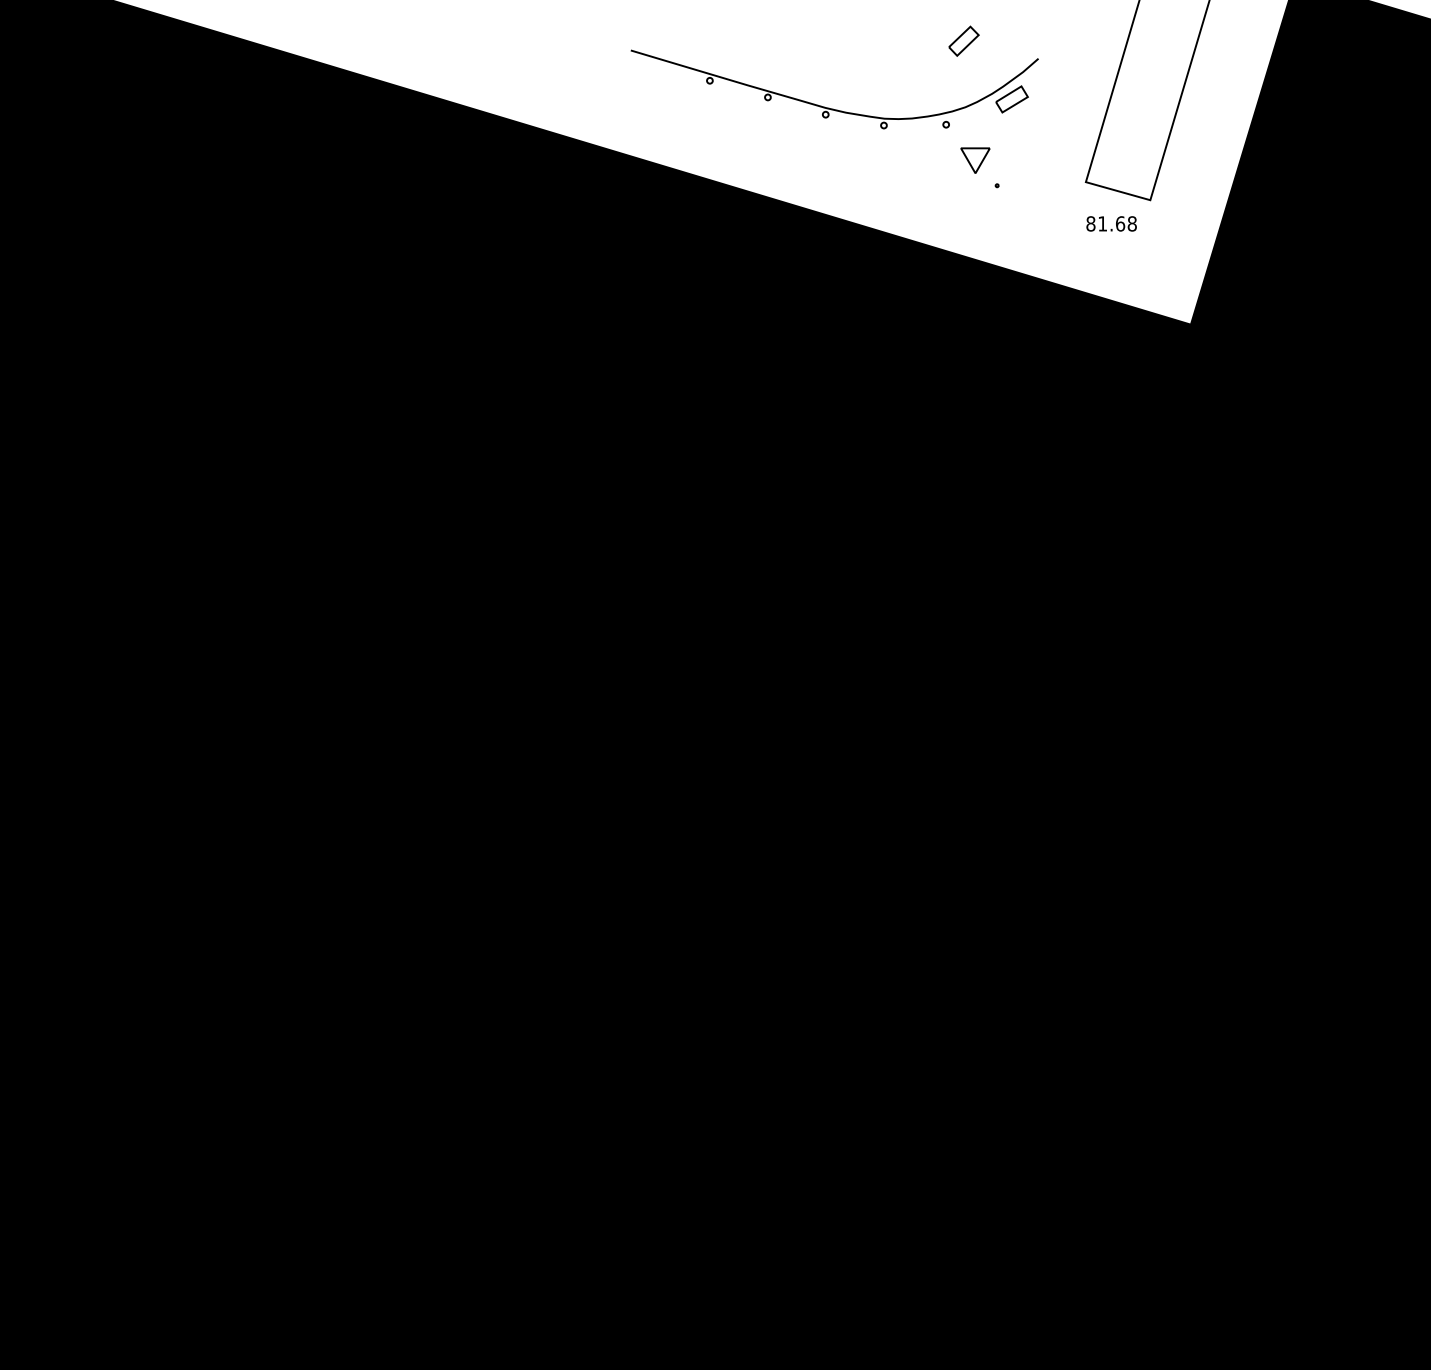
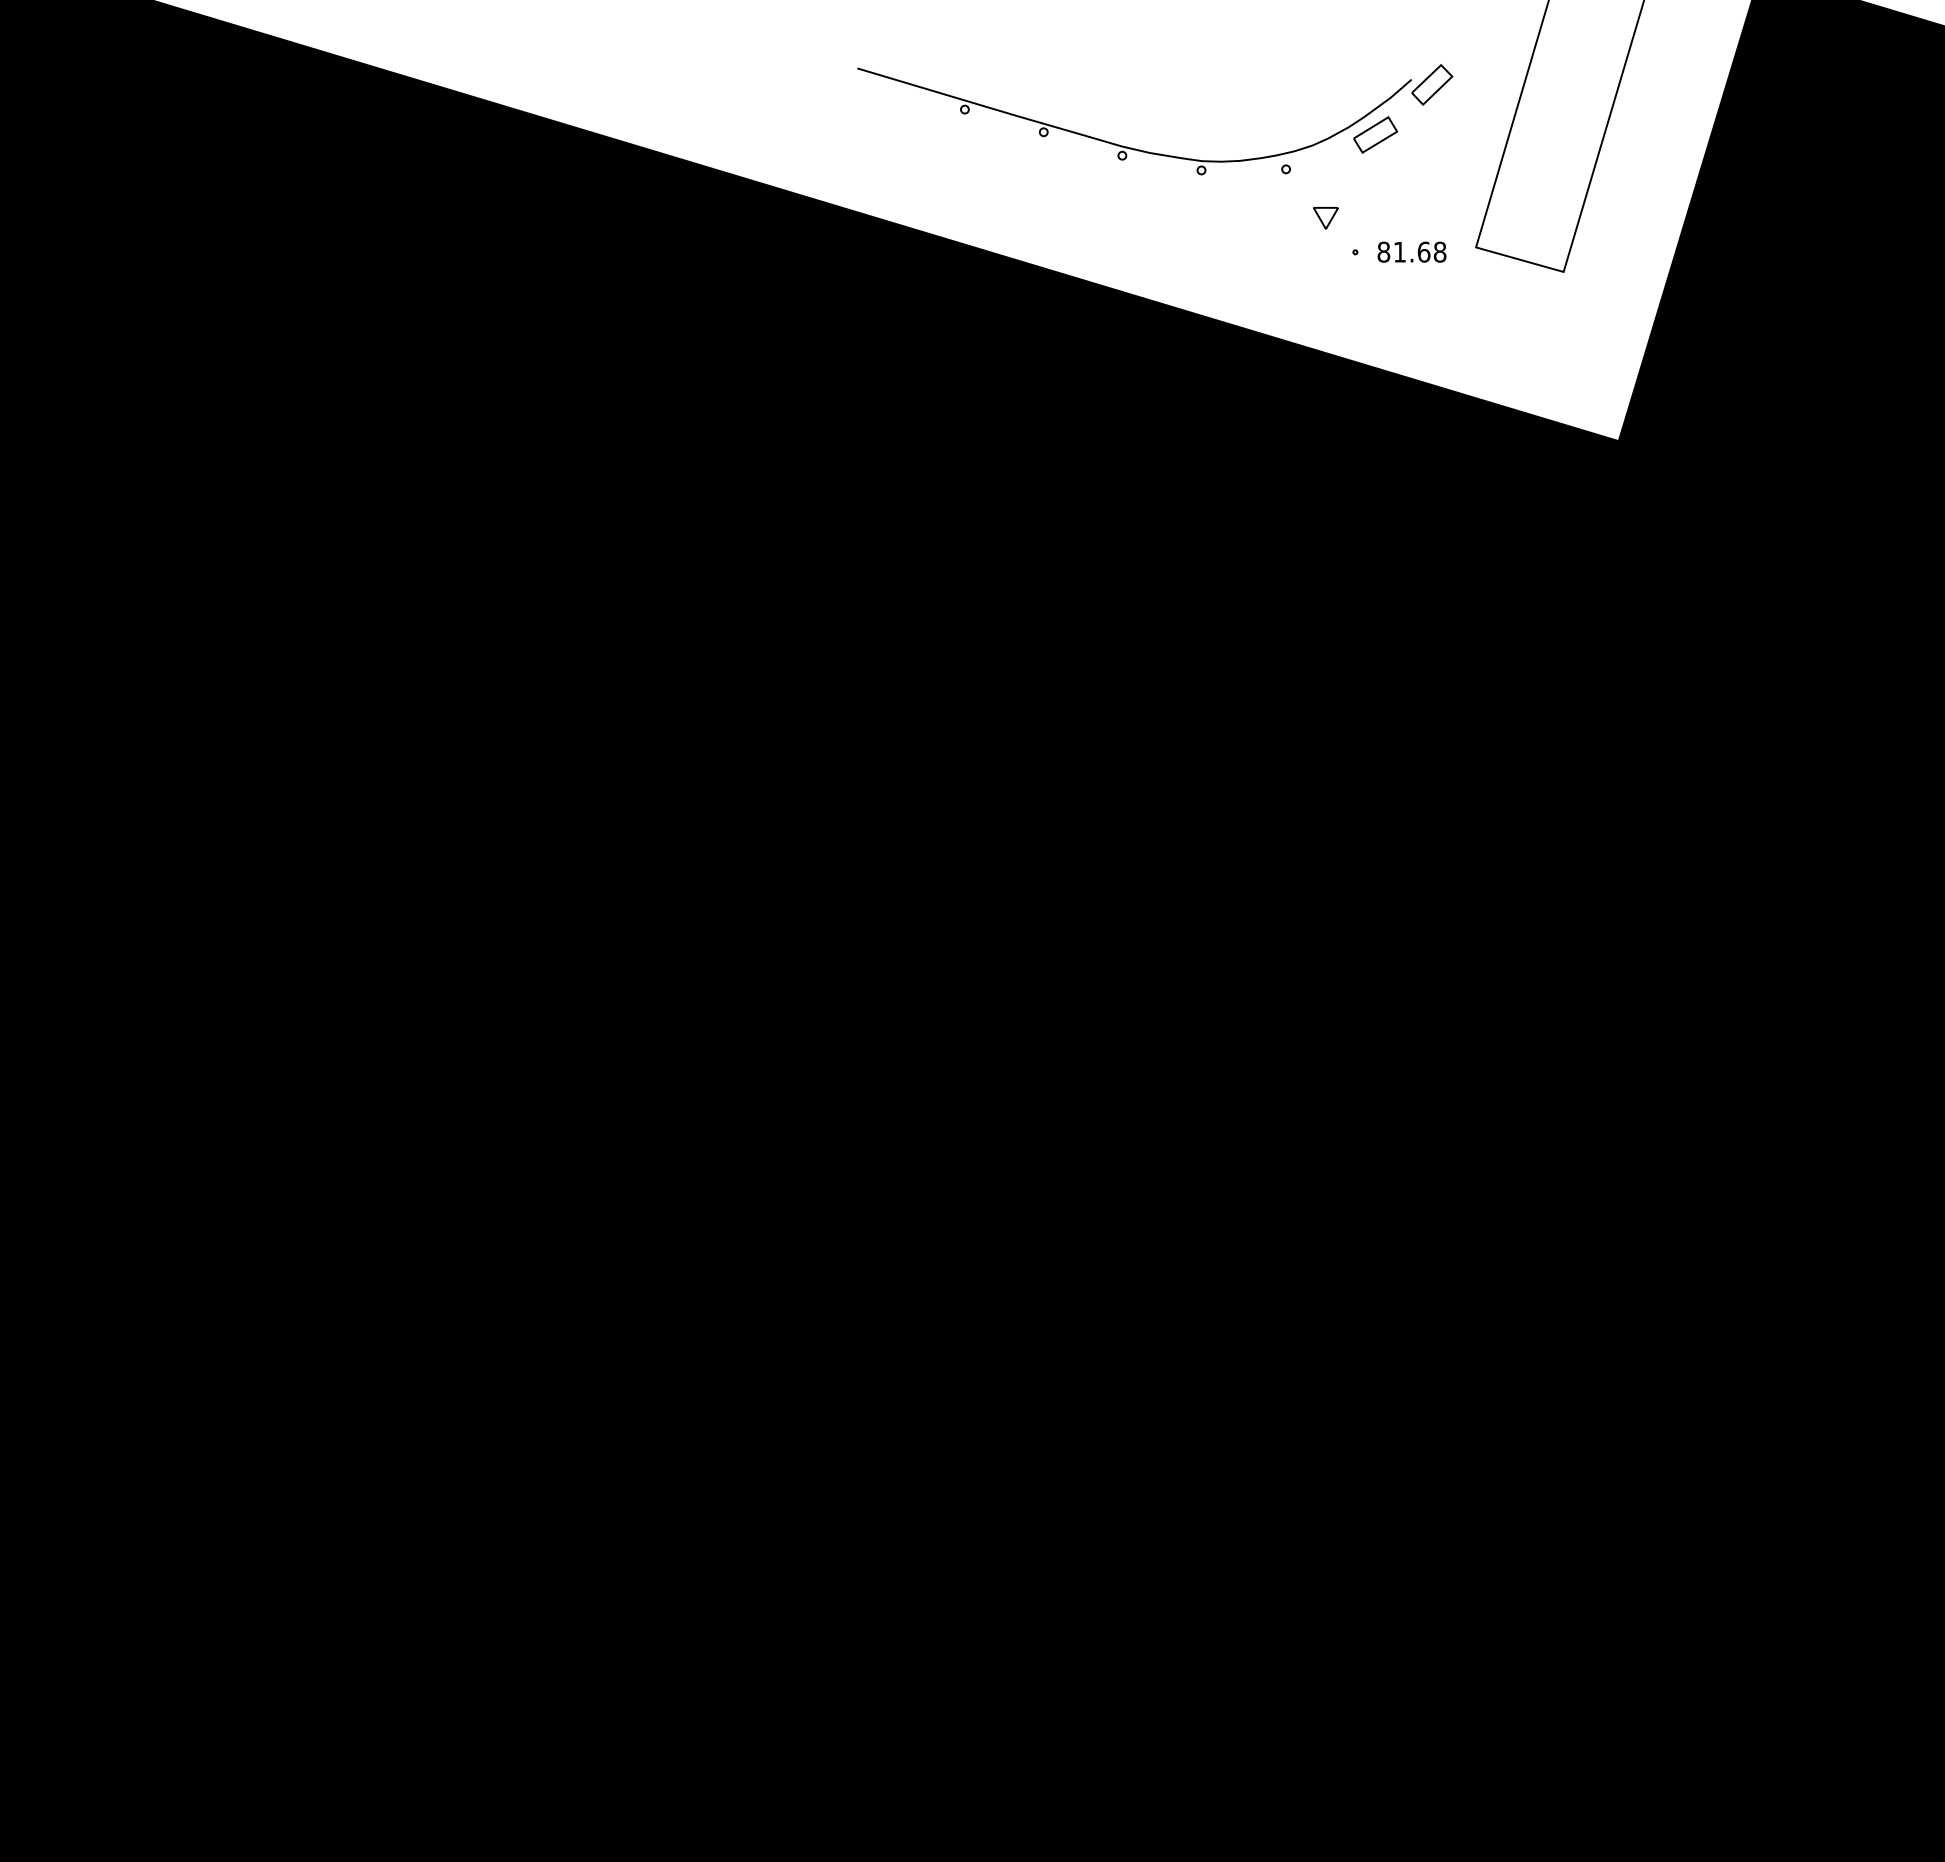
part: (964, 40) -> (1432, 84), moved
part: (975, 160) -> (1325, 218), size x0.62
text: (1111, 223) -> (1411, 251), moved

